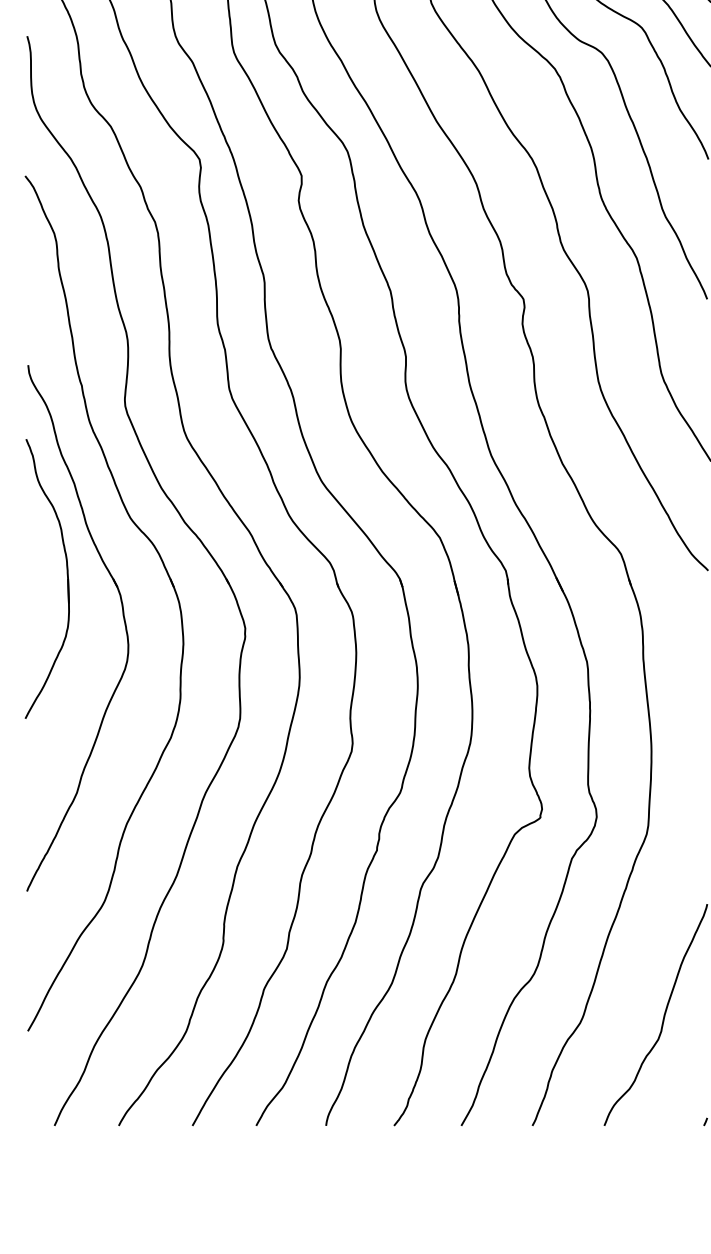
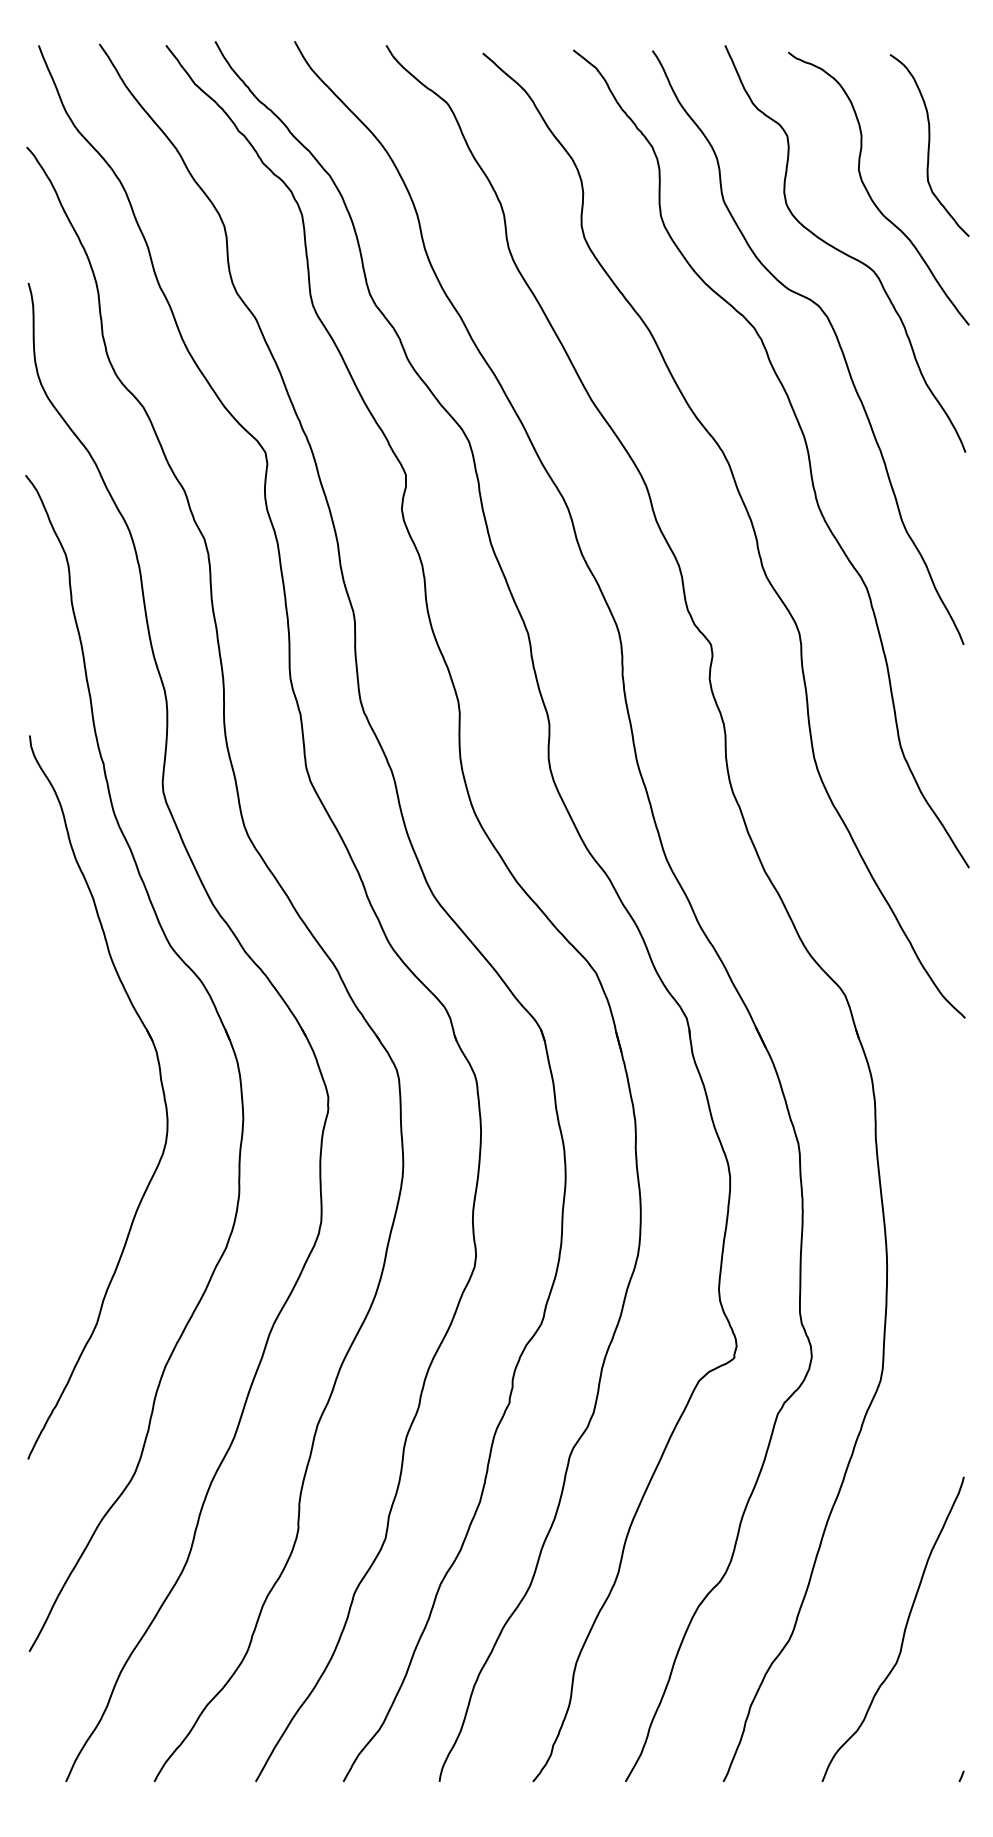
part: (67, 578) -> (83, 1029), removed

